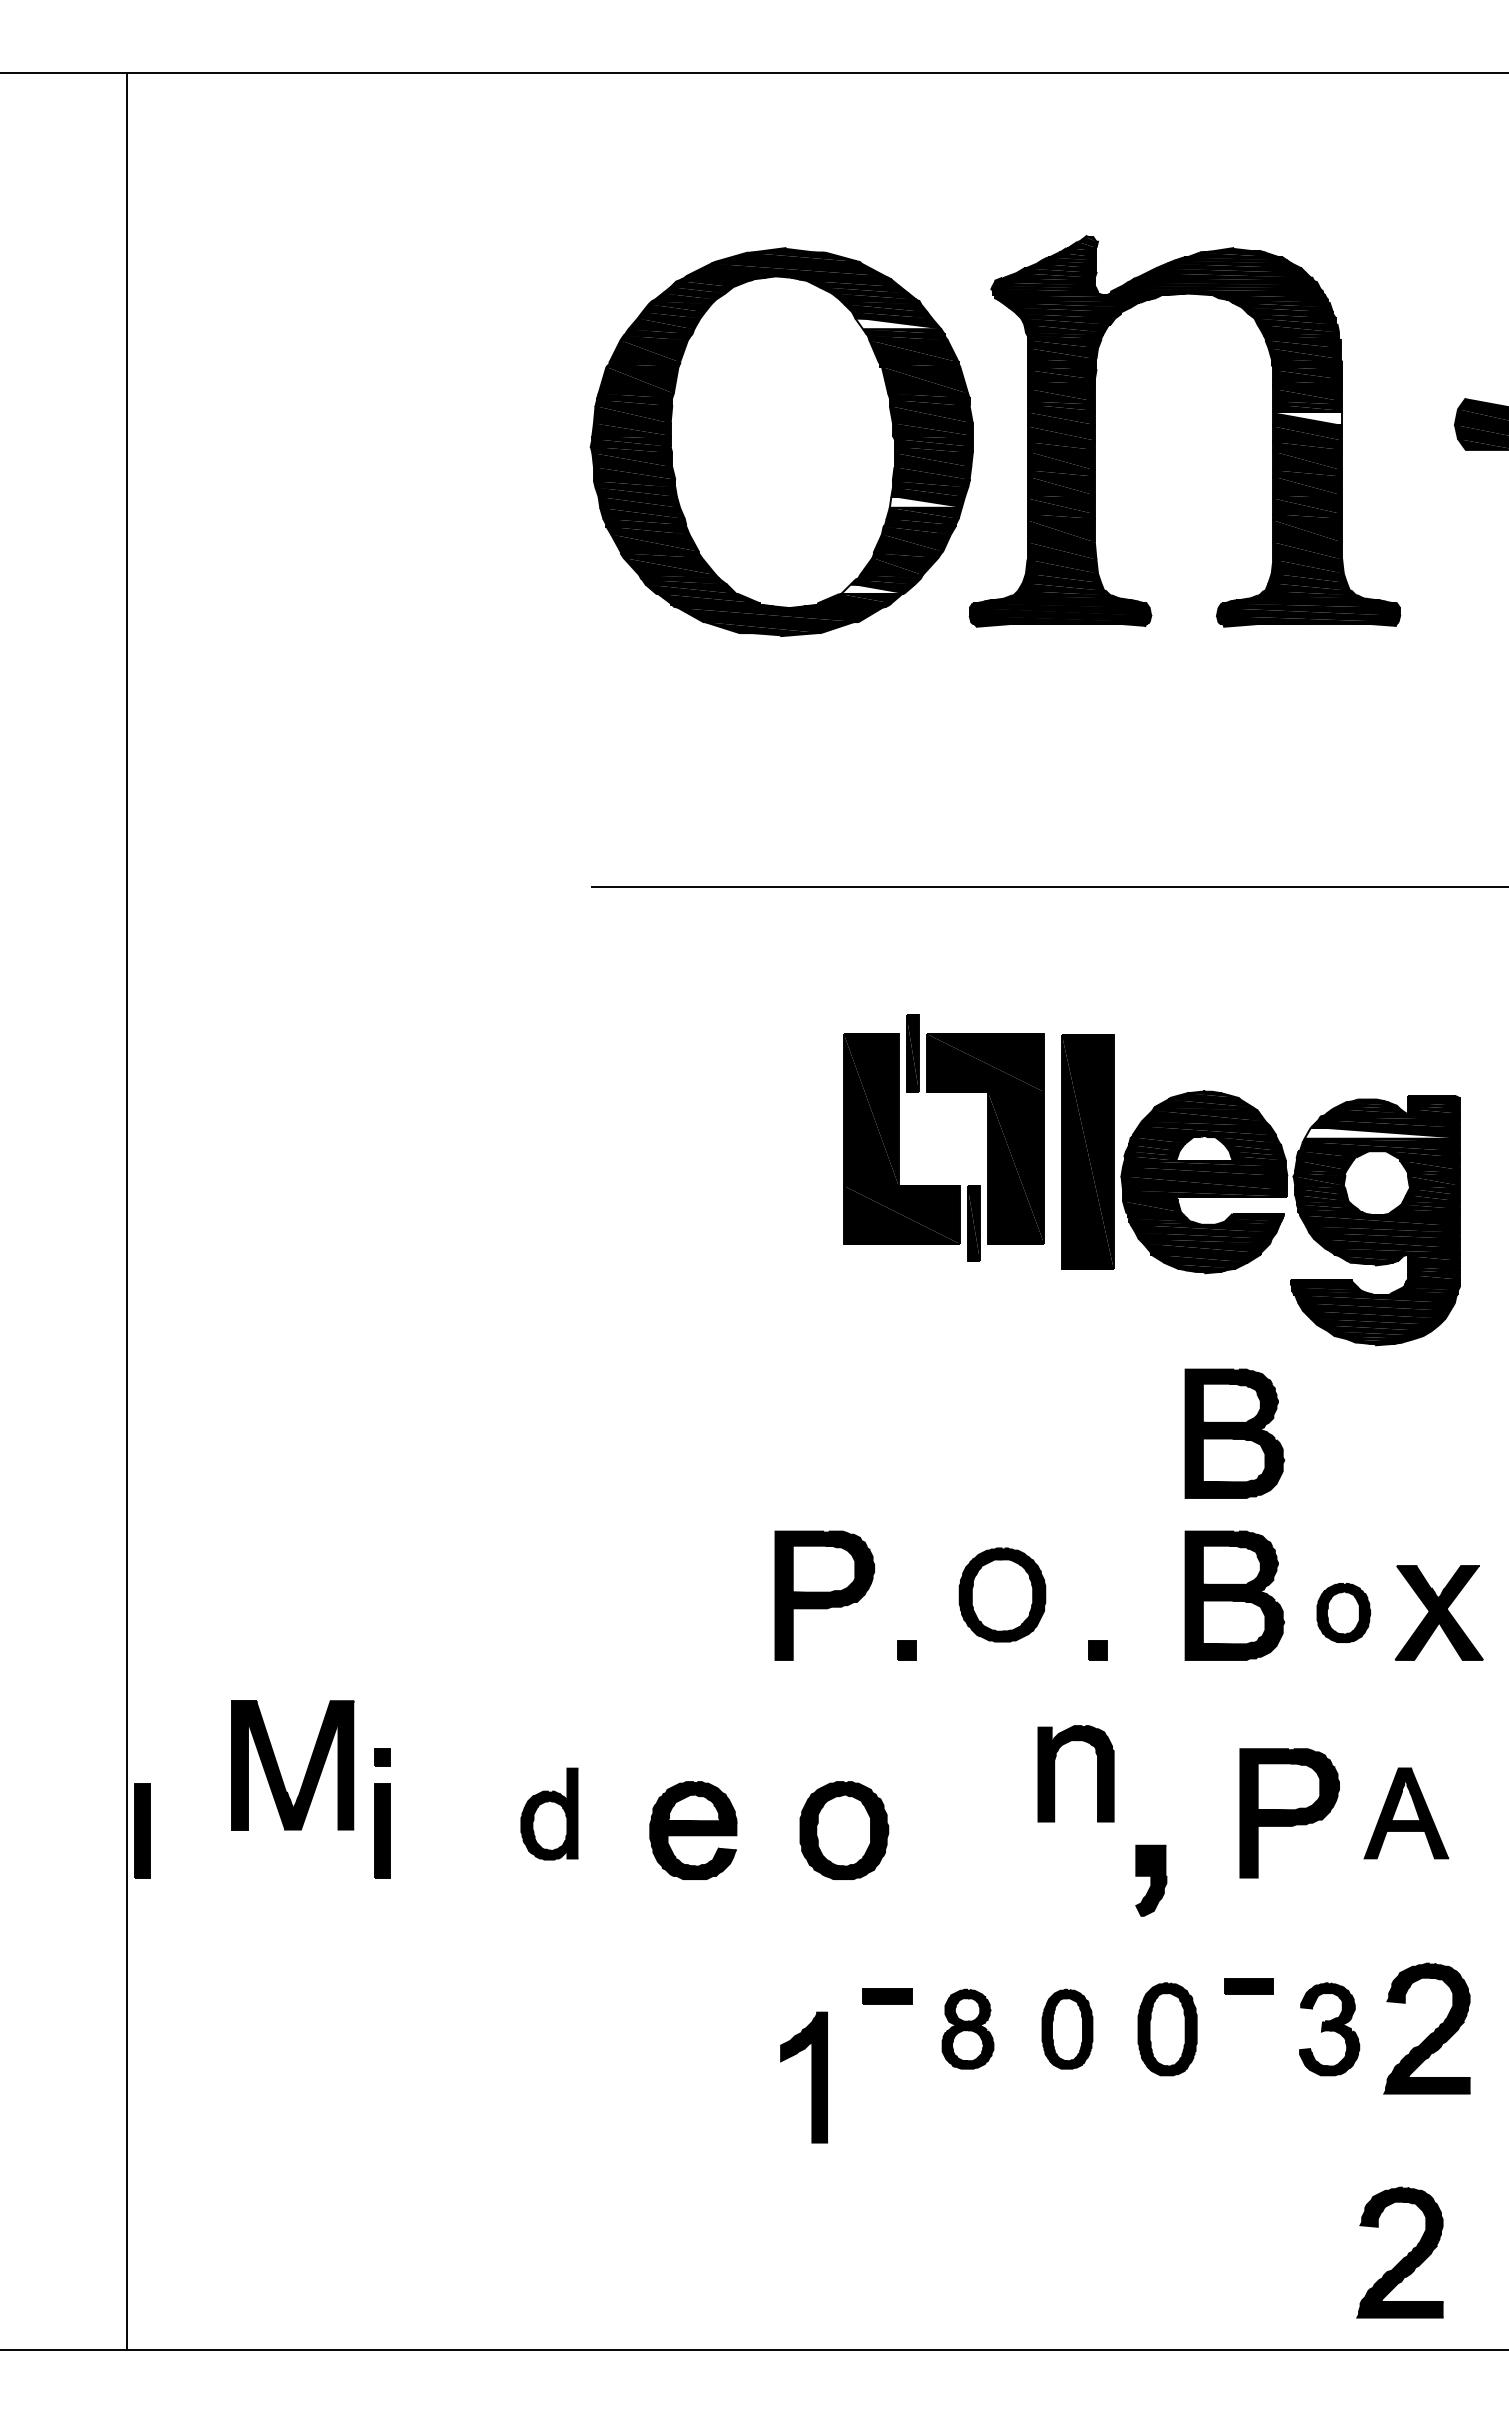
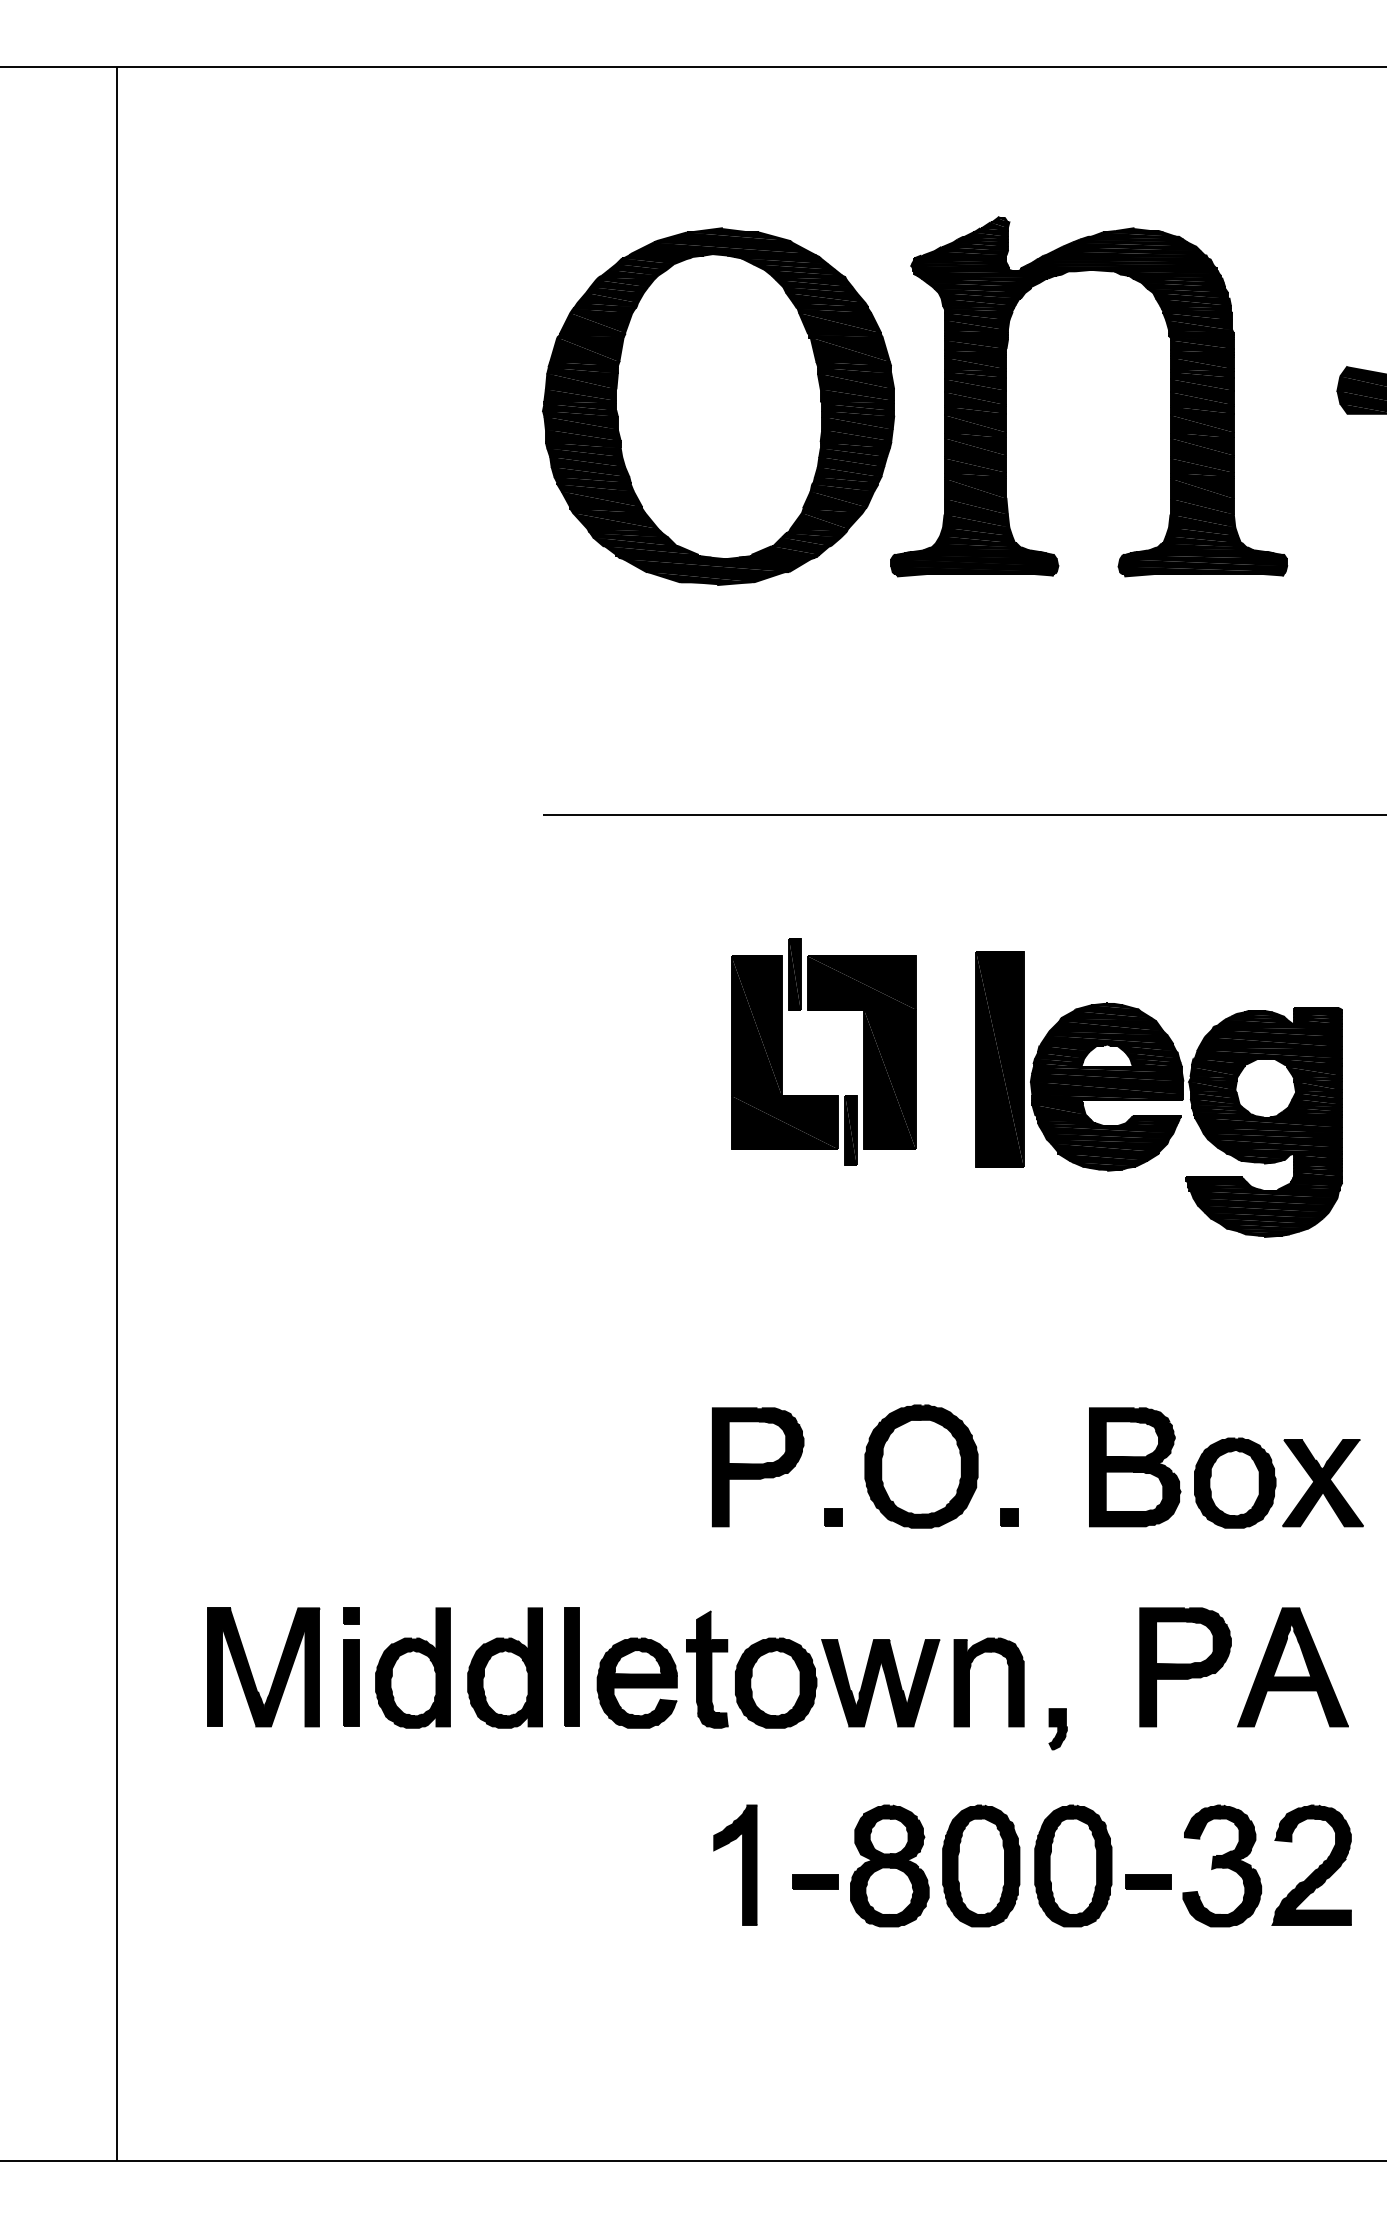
fill: (898, 323) -> (825, 297), added
fill: (1307, 418) -> (1201, 384), added
fill: (925, 501) -> (850, 461), added
fill: (872, 588) -> (801, 541), added
fill: (1381, 1132) -> (1269, 1041), added
part: (899, 1137) -> (782, 1051), moved
part: (1234, 1433) -> (1134, 1318), removed
part: (1002, 1594) -> (921, 1466), size x1.43
part: (1343, 1612) -> (1235, 1482), size x1.67
part: (279, 1768) -> (251, 1670), moved
part: (1055, 1773) -> (970, 1682), moved
part: (449, 1813) -> (413, 1667), added
part: (549, 1813) -> (505, 1667), size x1.43
part: (621, 1813) -> (571, 1667), added
part: (1406, 1813) -> (1292, 1667), size x1.43
part: (769, 1815) -> (707, 1669), added
part: (142, 1830) -> (130, 1683), removed
part: (957, 1830) -> (880, 1683), added
part: (1150, 1880) -> (1057, 1729), size x0.62
part: (1248, 1986) -> (1147, 1881), moved
part: (887, 1996) -> (815, 1881), moved
part: (967, 2028) -> (889, 1865), size x1.67
part: (1067, 2028) -> (981, 1865), size x1.67
part: (1167, 2028) -> (1073, 1865), size x1.43
part: (1329, 2028) -> (1222, 1865), size x1.43
part: (811, 2077) -> (742, 1865), moved
part: (1403, 2257) -> (1290, 2075), removed

